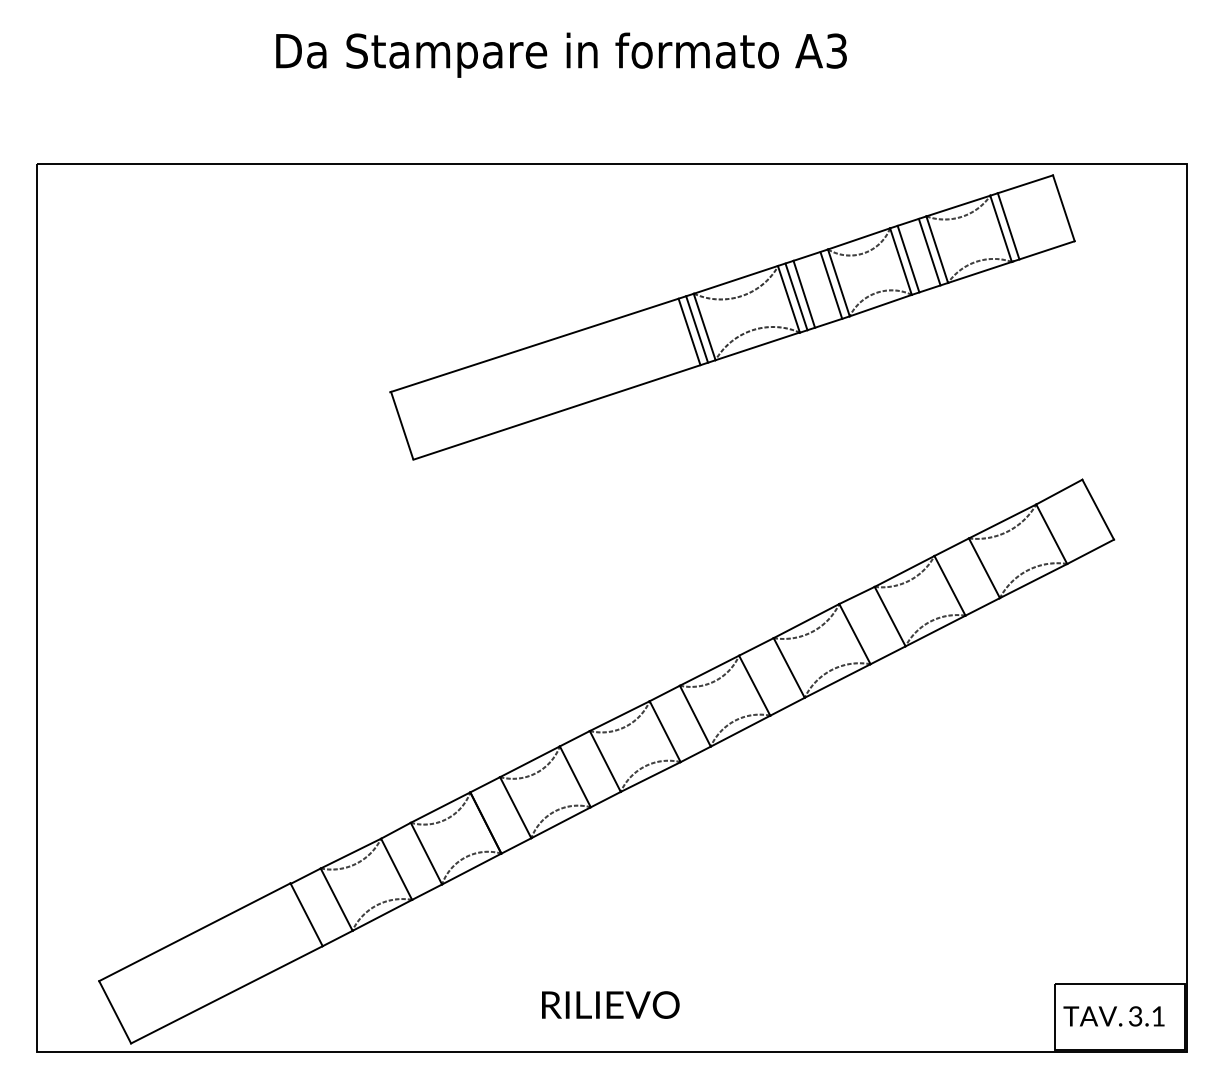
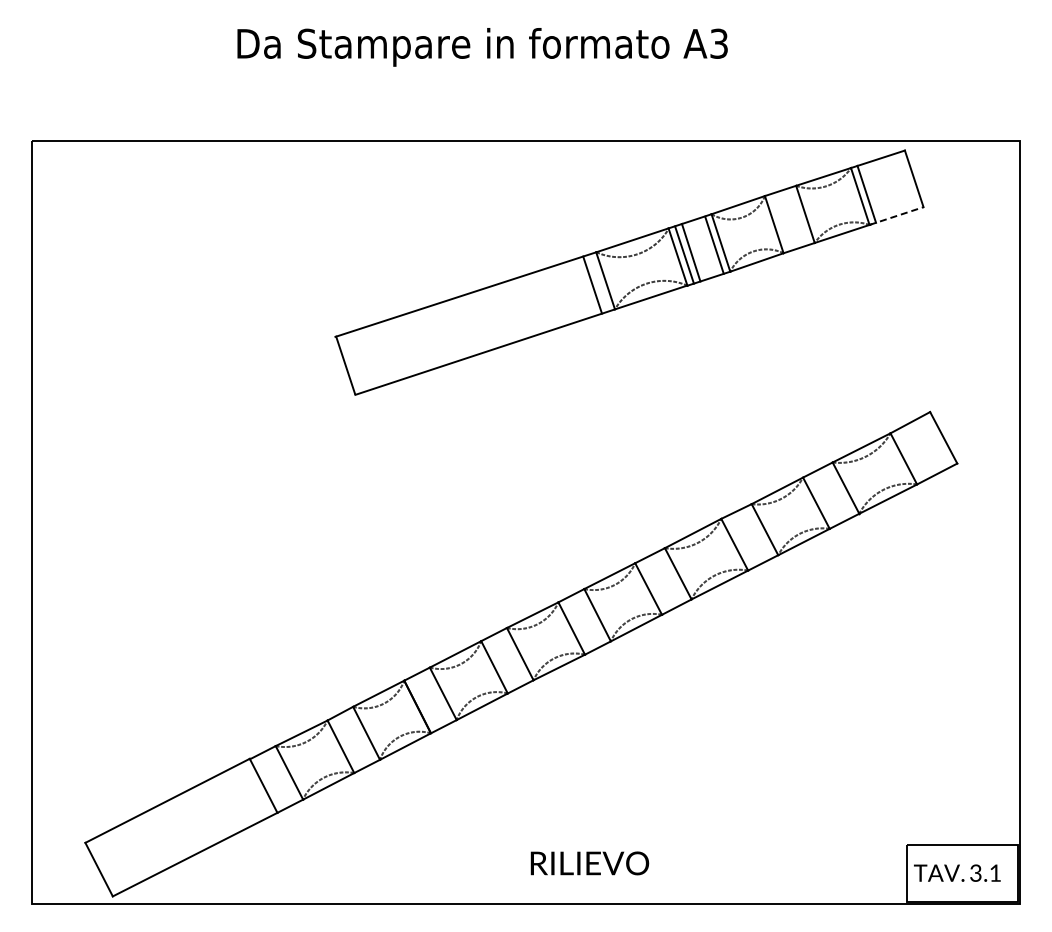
line: (1044, 250) -> (897, 215), solid -> dashed
line: (929, 252) -> (798, 216), removed
line: (908, 259) -> (780, 222), removed
line: (696, 328) -> (598, 282), removed
text: (610, 1005) -> (589, 863), moved

